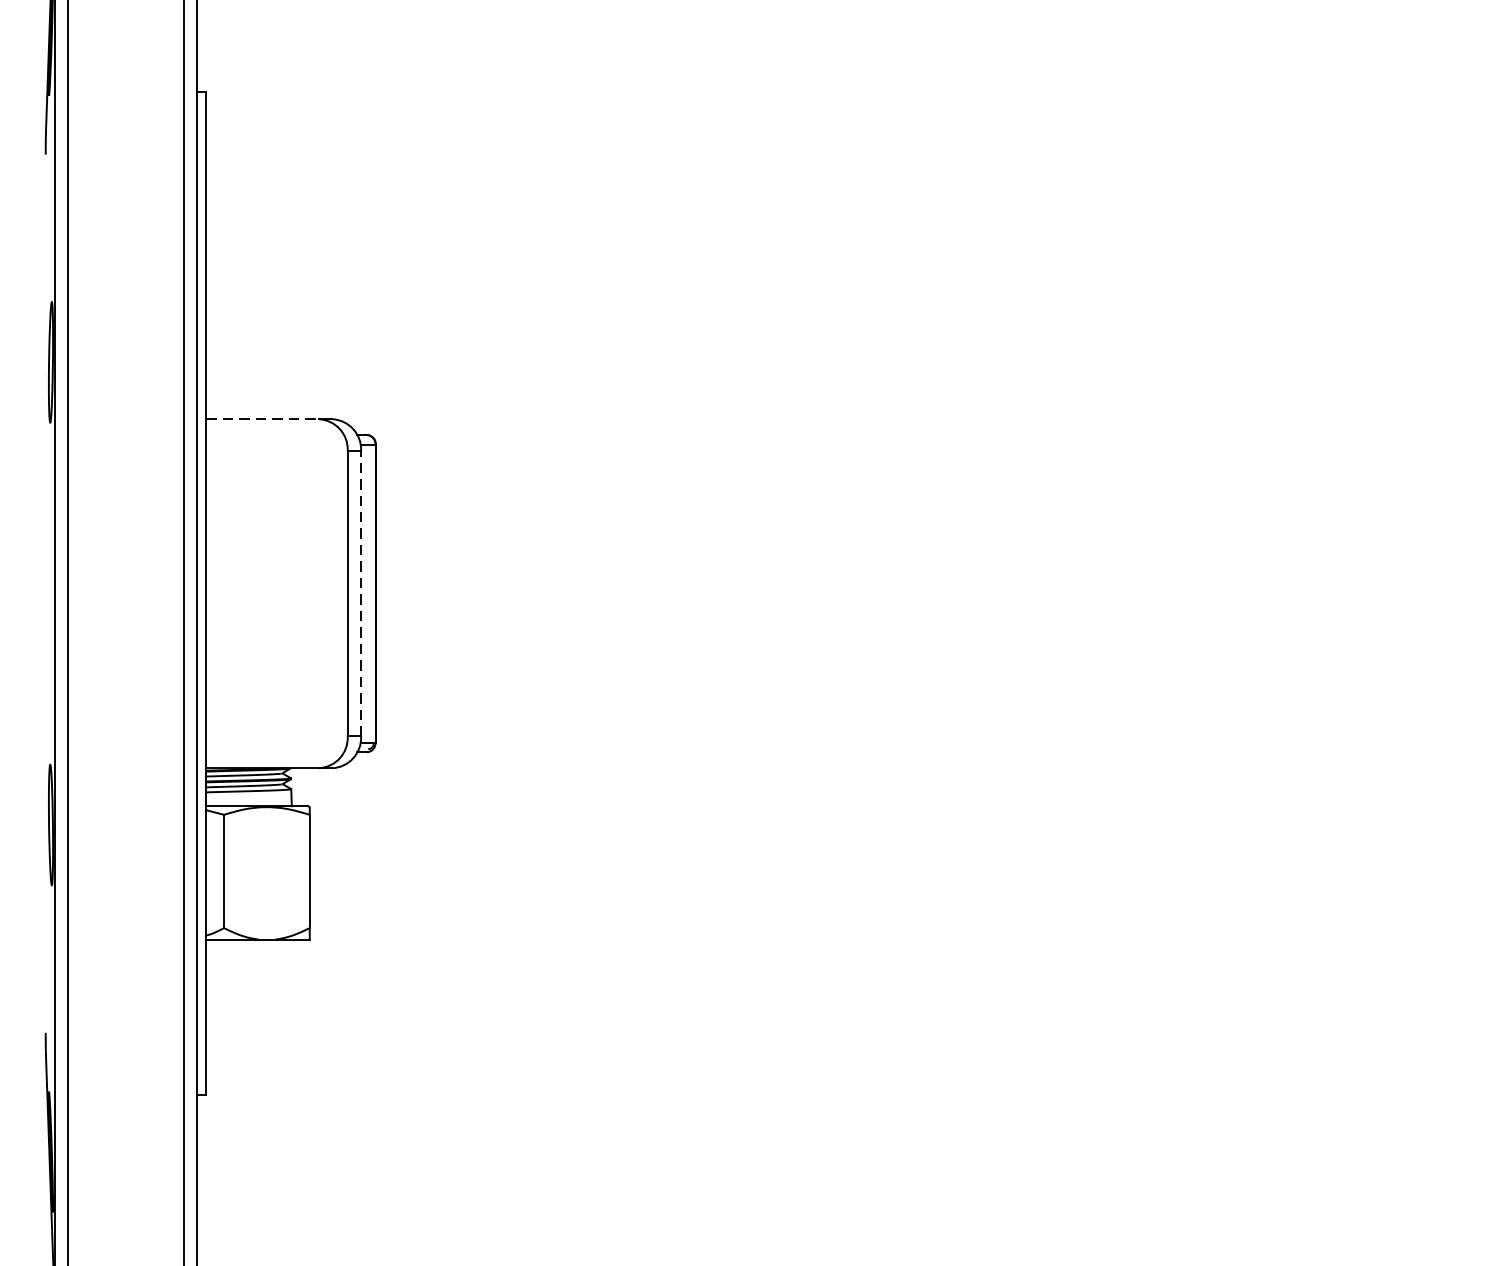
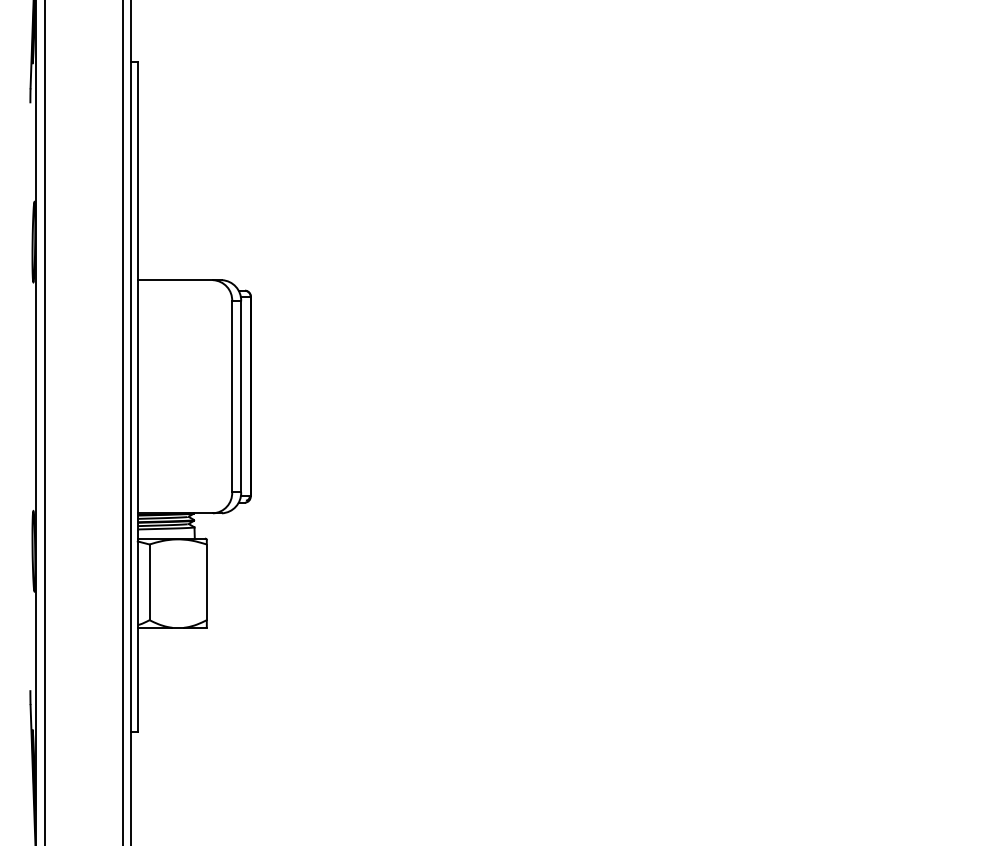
line: (262, 419) -> (175, 280), dashed -> solid
line: (361, 593) -> (241, 396), dashed -> solid

